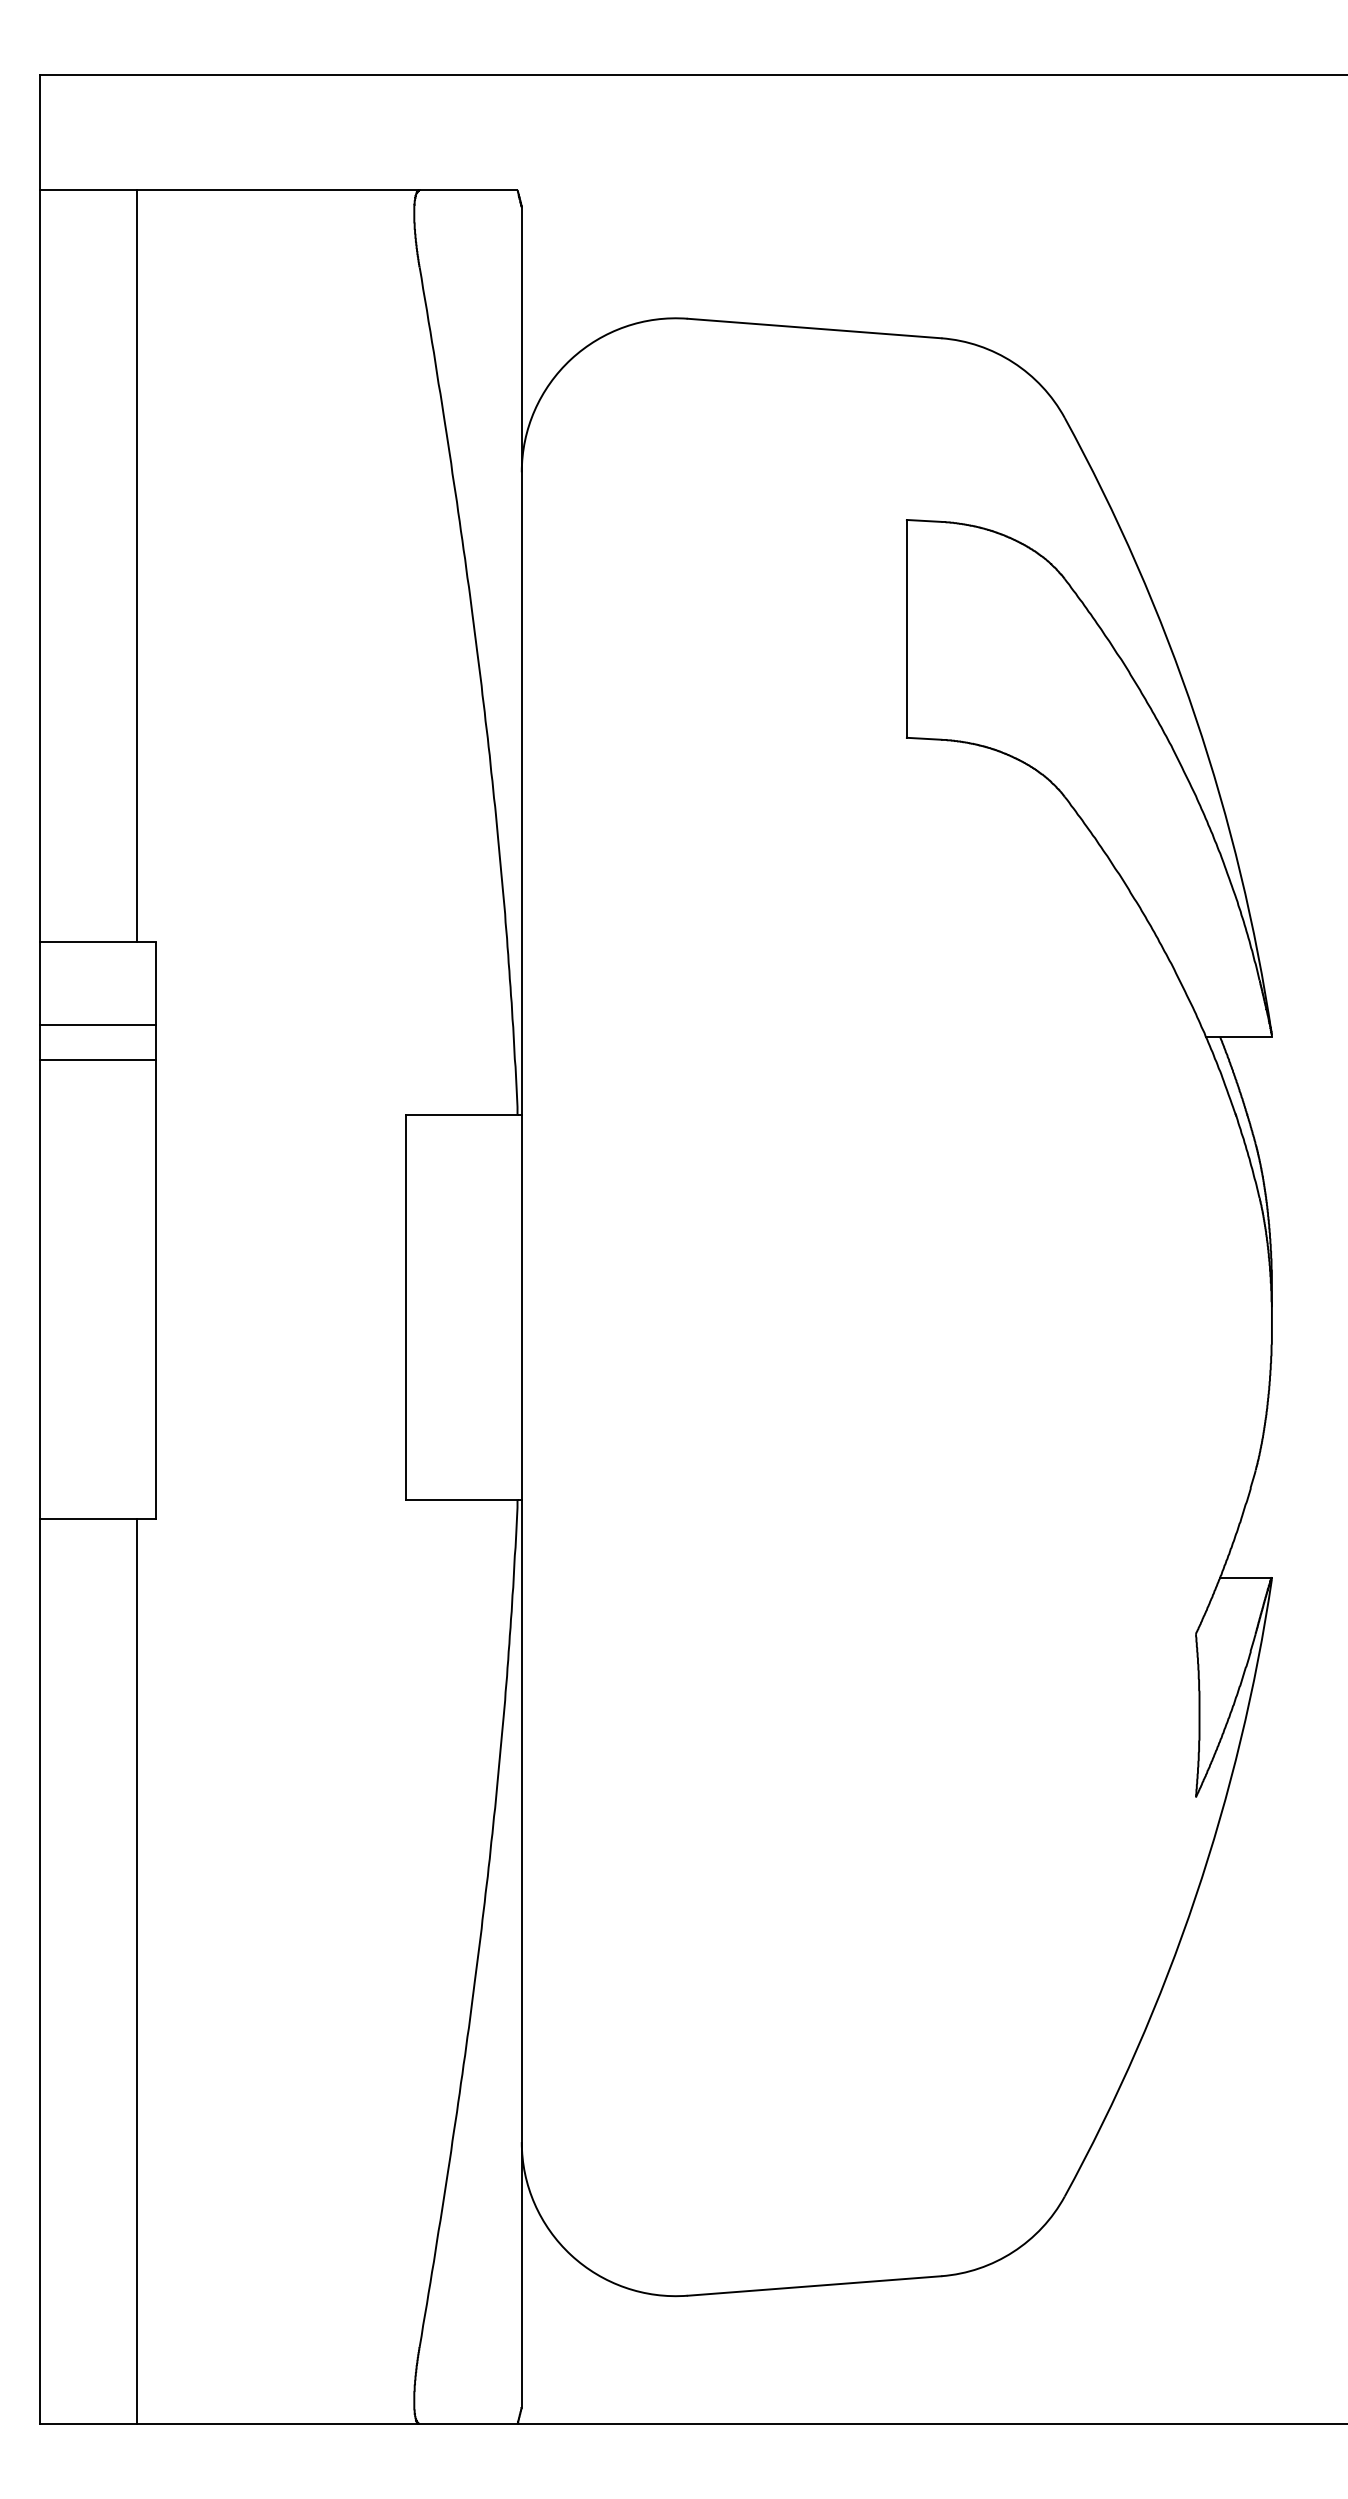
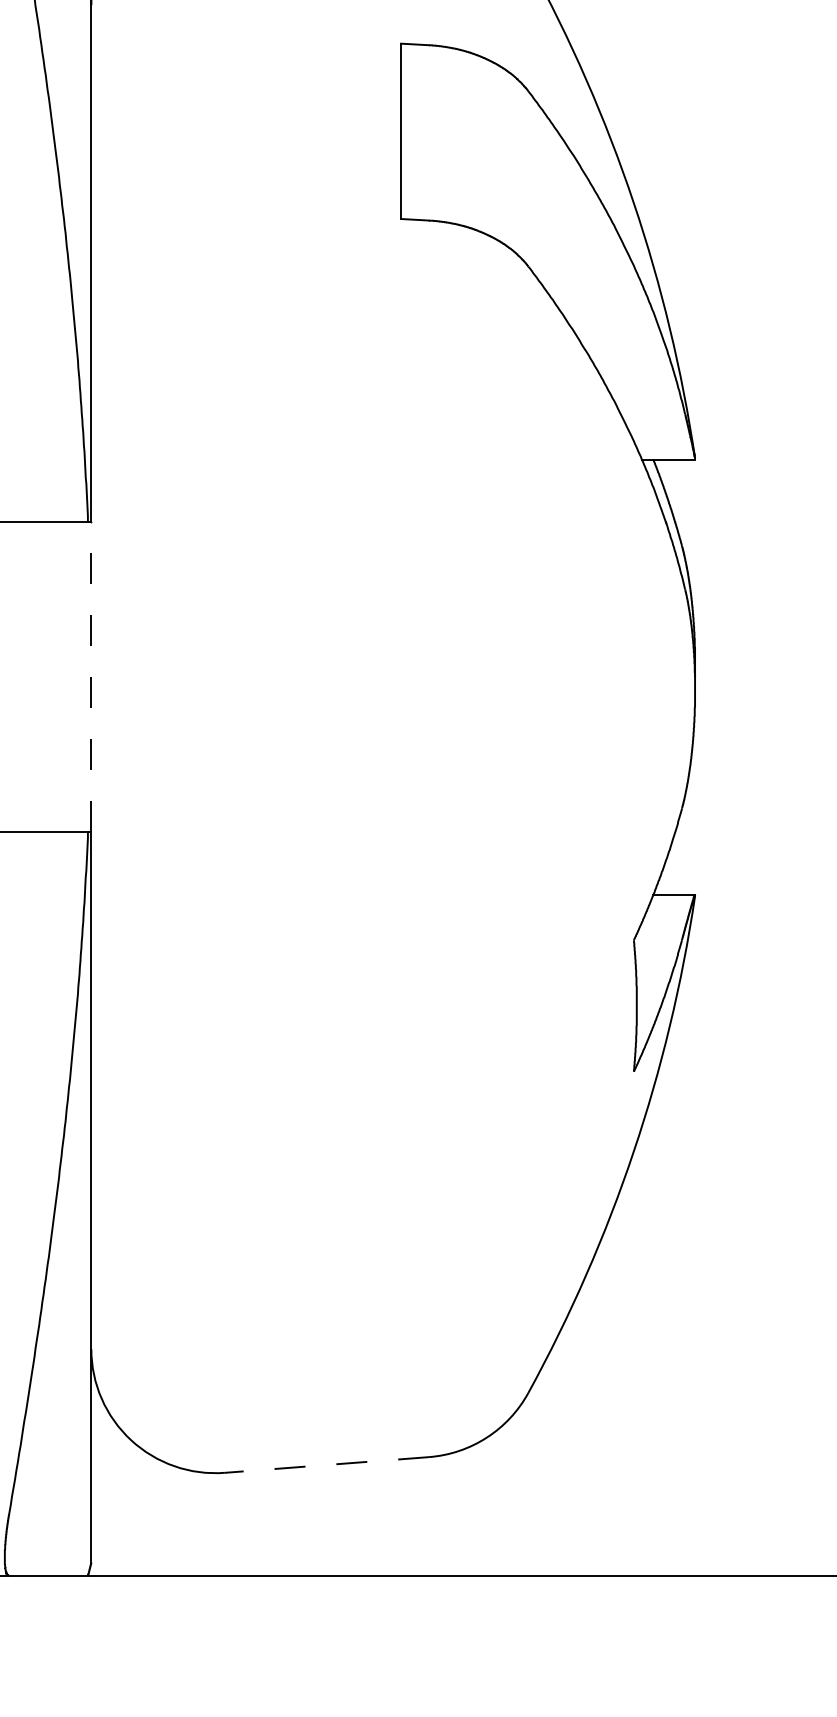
line: (521, 1307) -> (91, 677), solid -> dashed
line: (814, 2286) -> (326, 1465), solid -> dashed

